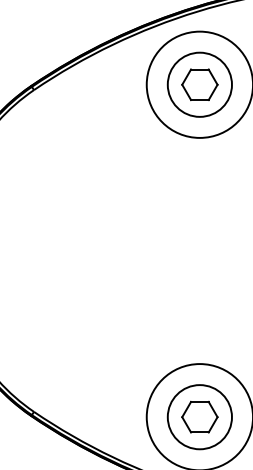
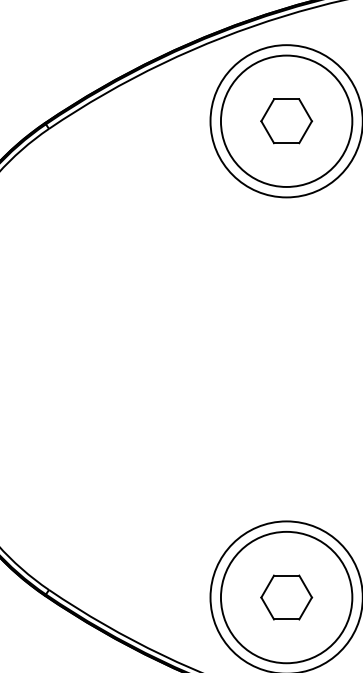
circle: (199, 84) -> (286, 120), size x1.43
circle: (199, 417) -> (286, 597), size x1.43

